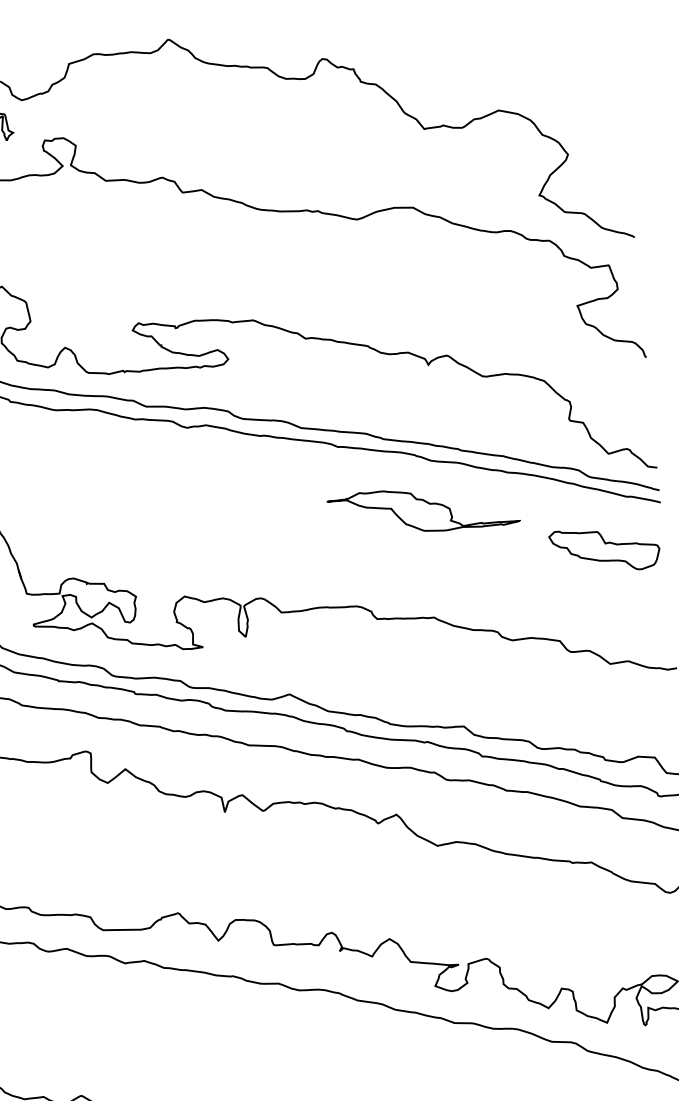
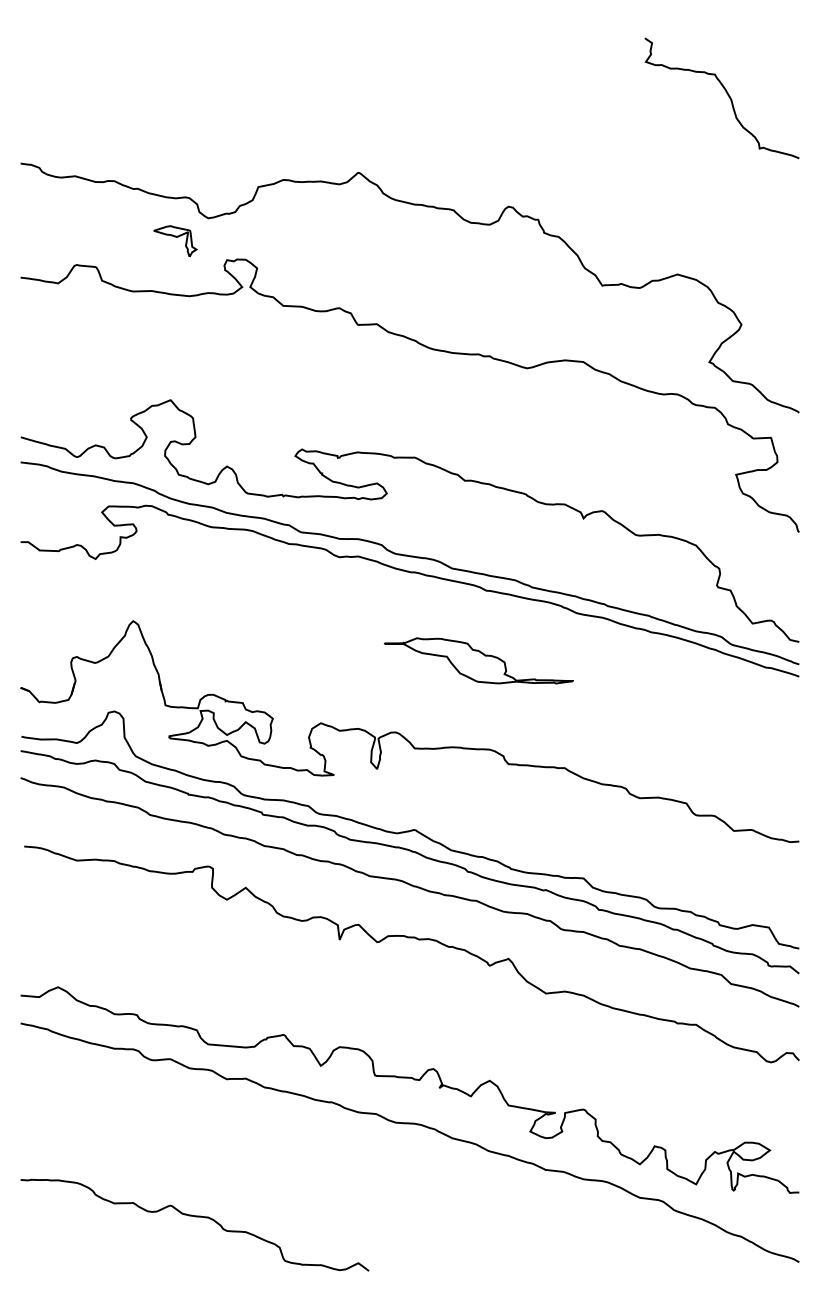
part: (423, 509) -> (478, 660), moved
part: (604, 549) -> (739, 717), removed

